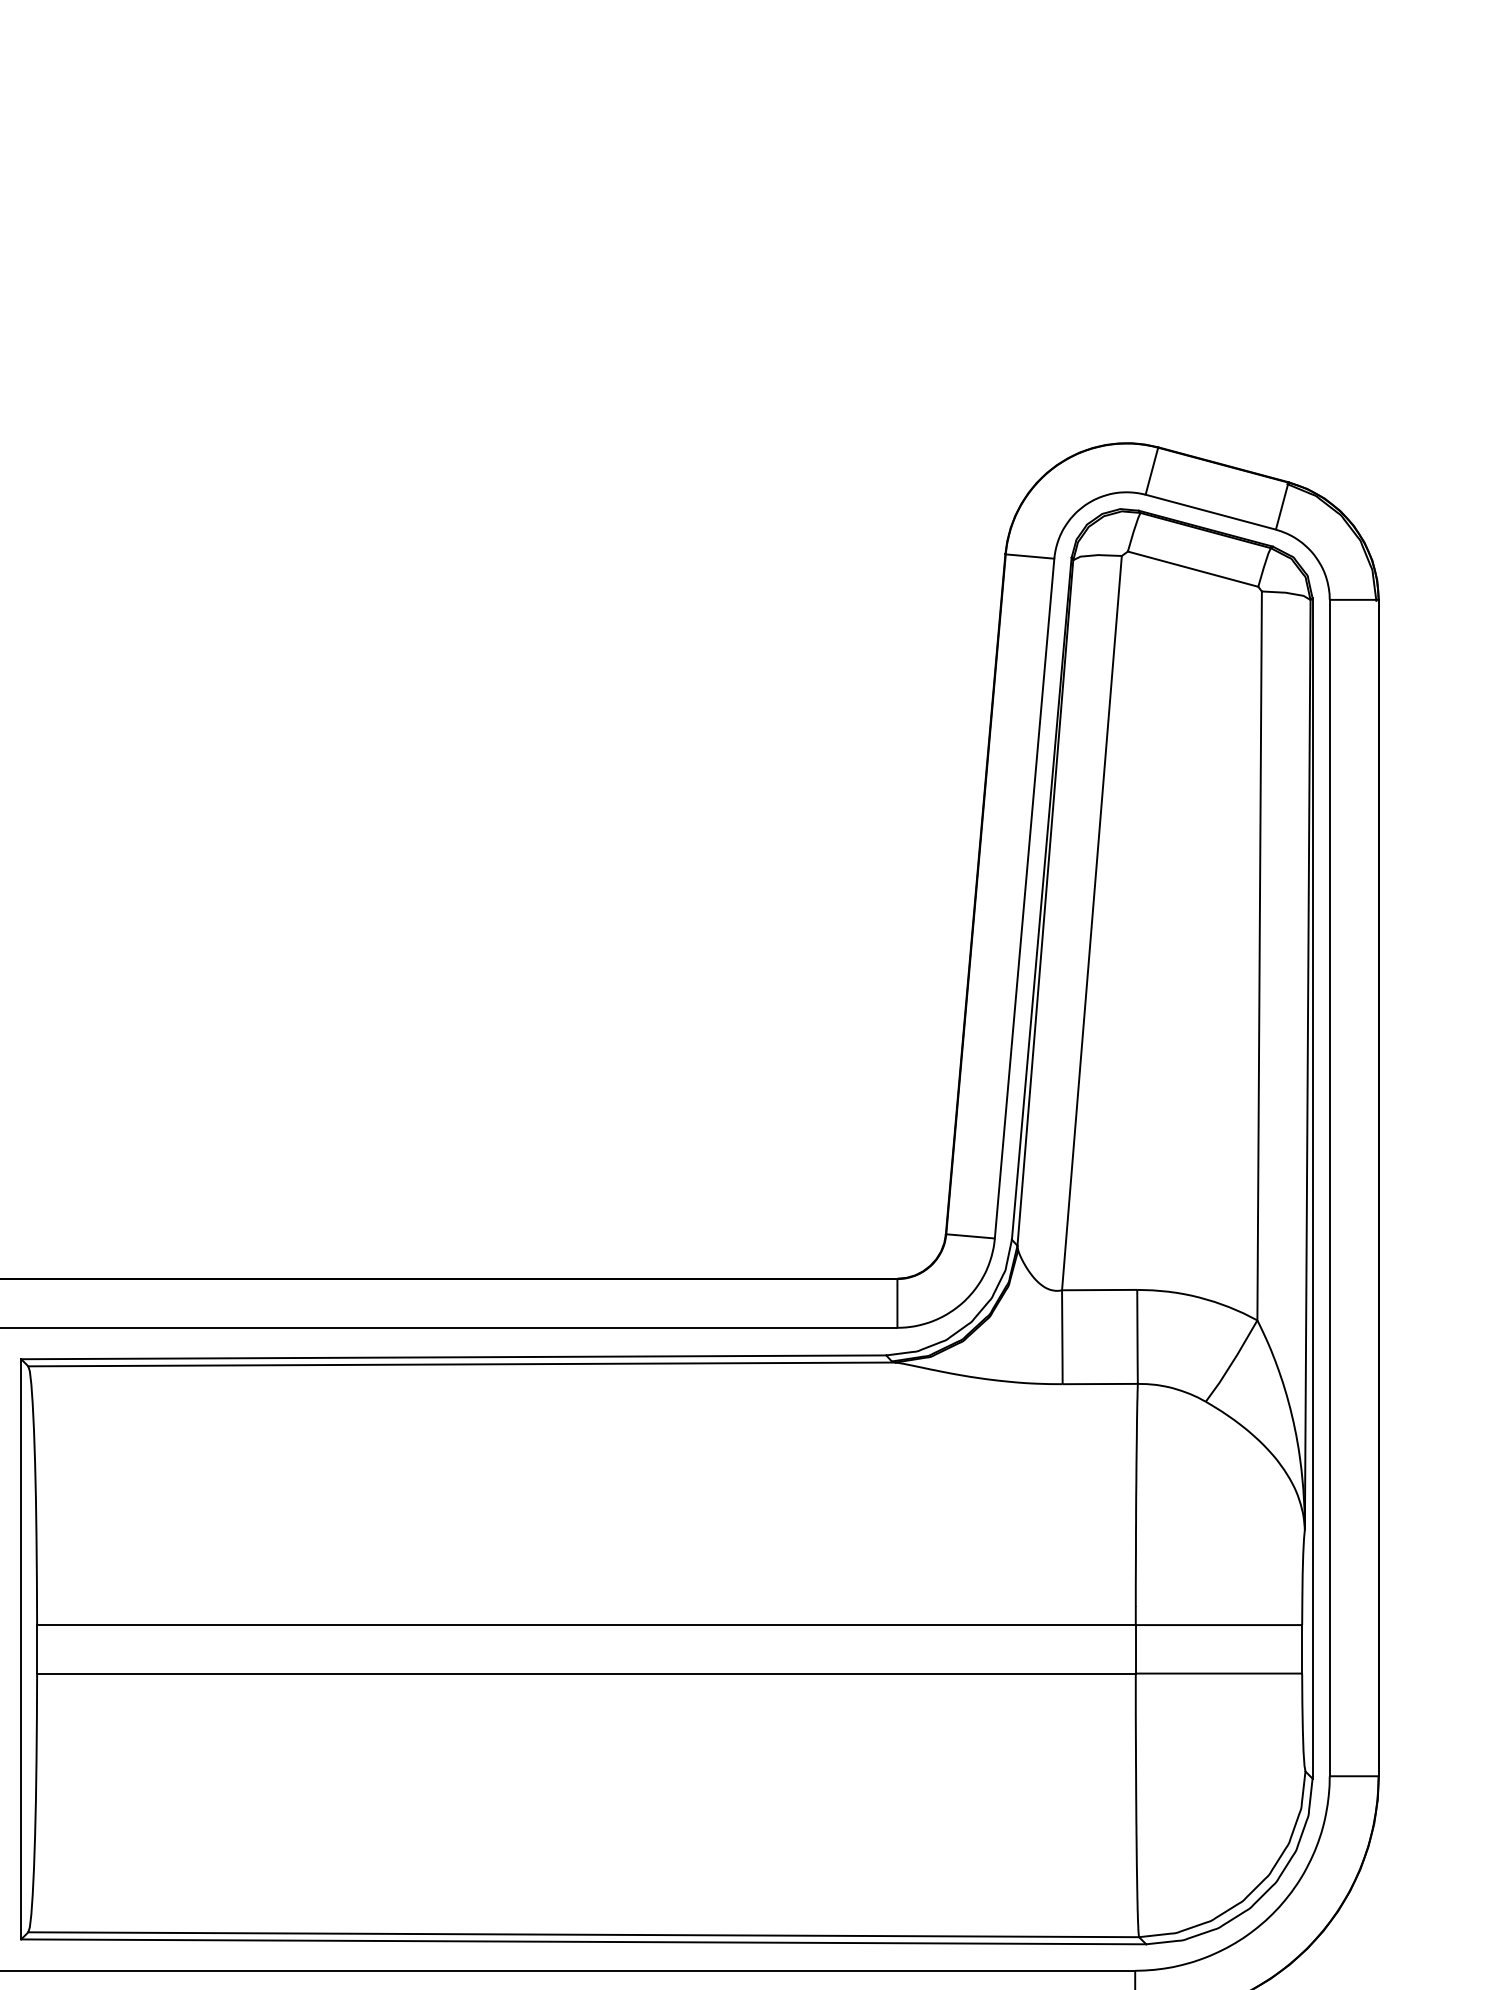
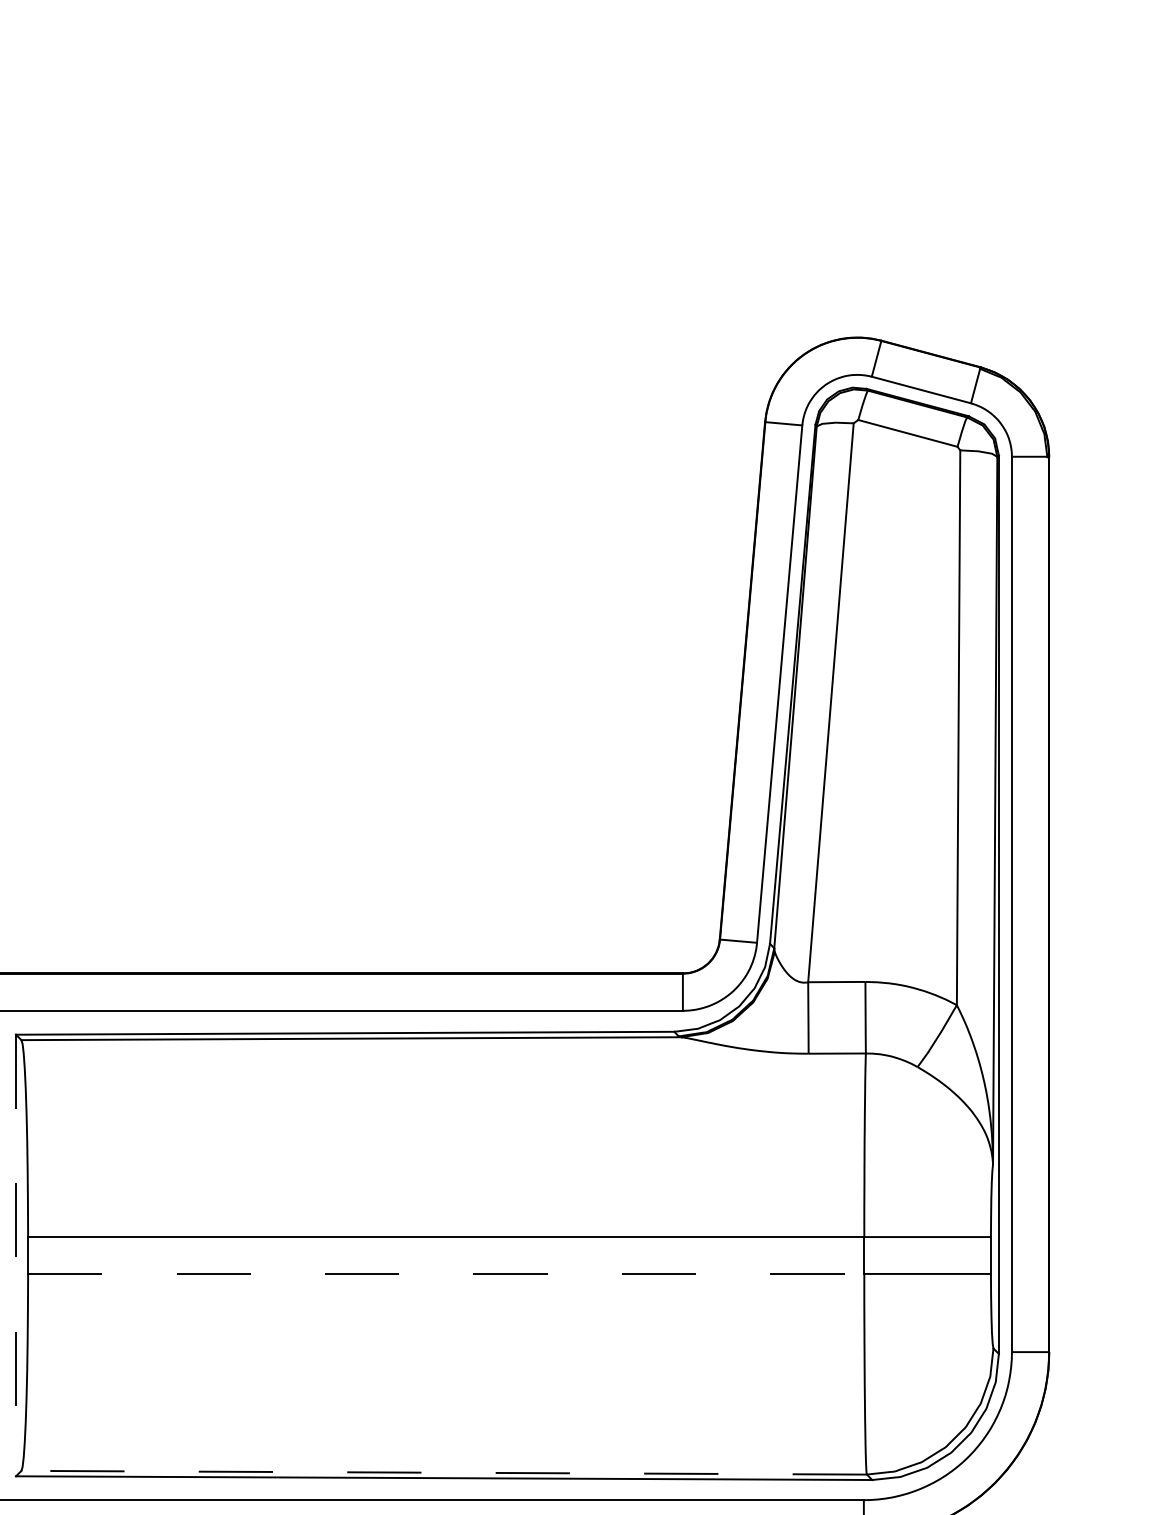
line: (21, 1649) -> (16, 1255), solid -> dashed
line: (586, 1673) -> (446, 1273), solid -> dashed
line: (583, 1934) -> (443, 1472), solid -> dashed

